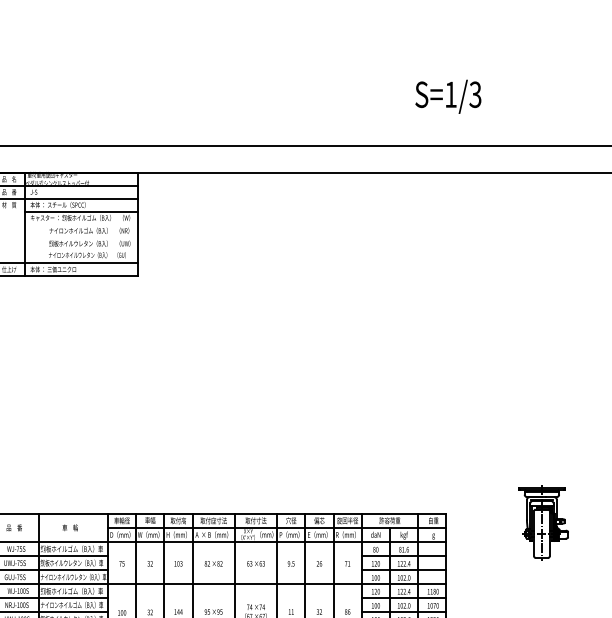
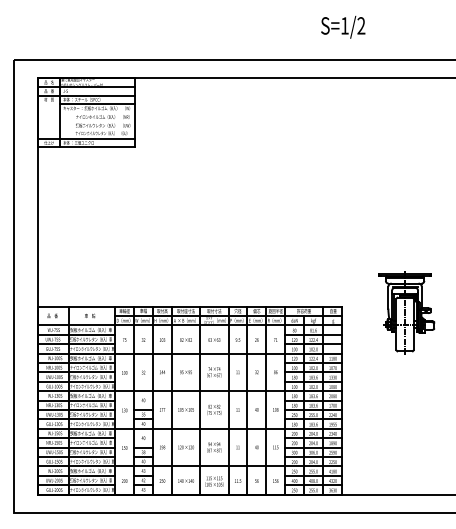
text: (475, 95) -> (361, 26), S=1/3 -> S=1/2
part: (542, 522) -> (406, 312), size x1.67

